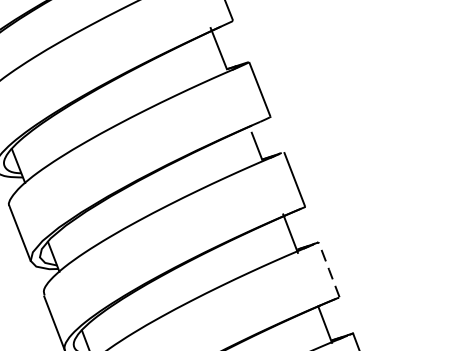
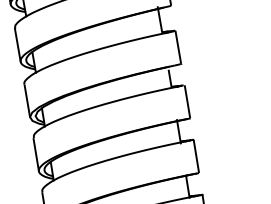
line: (329, 269) -> (196, 156), dashed -> solid

